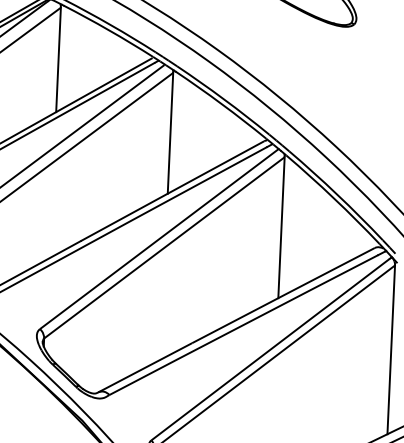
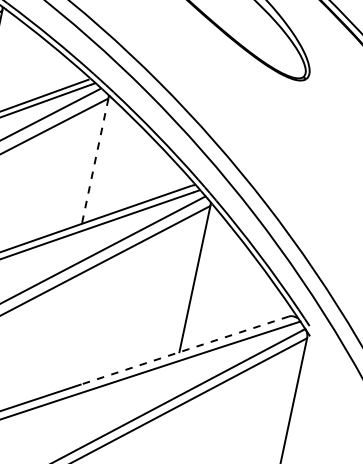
line: (170, 133) -> (95, 161), solid -> dashed
line: (284, 295) -> (186, 350), solid -> dashed

